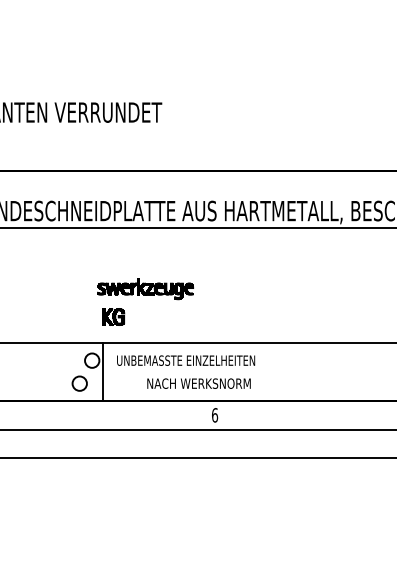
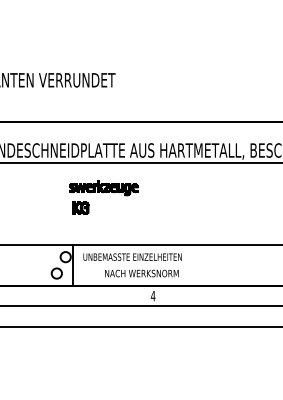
part: (145, 302) -> (103, 197), moved
text: (215, 414) -> (153, 295), 6 -> 4

